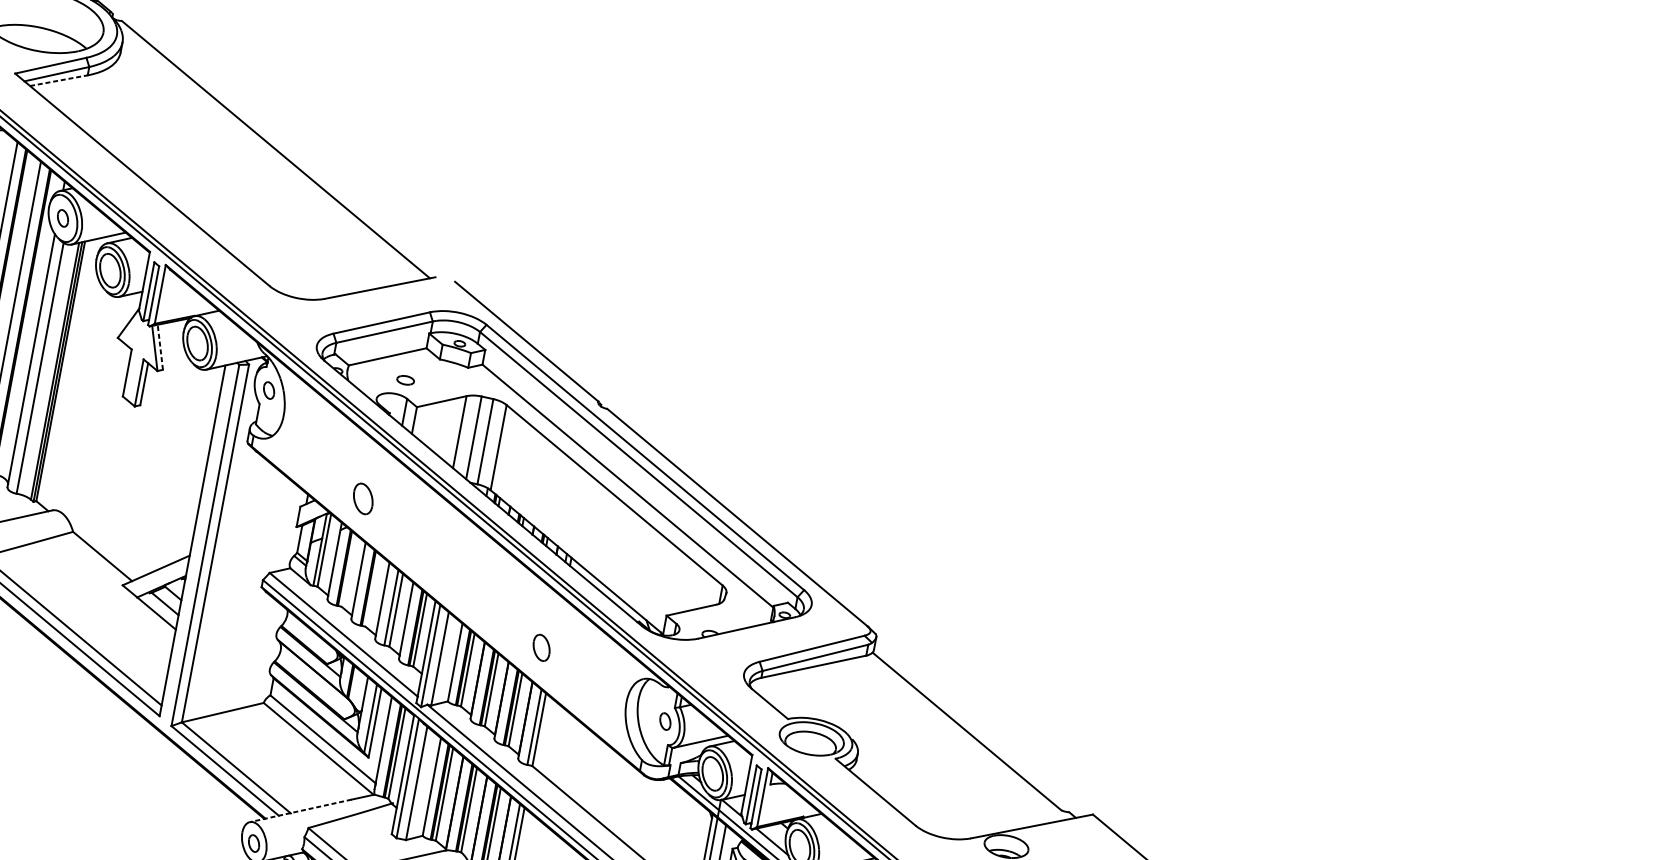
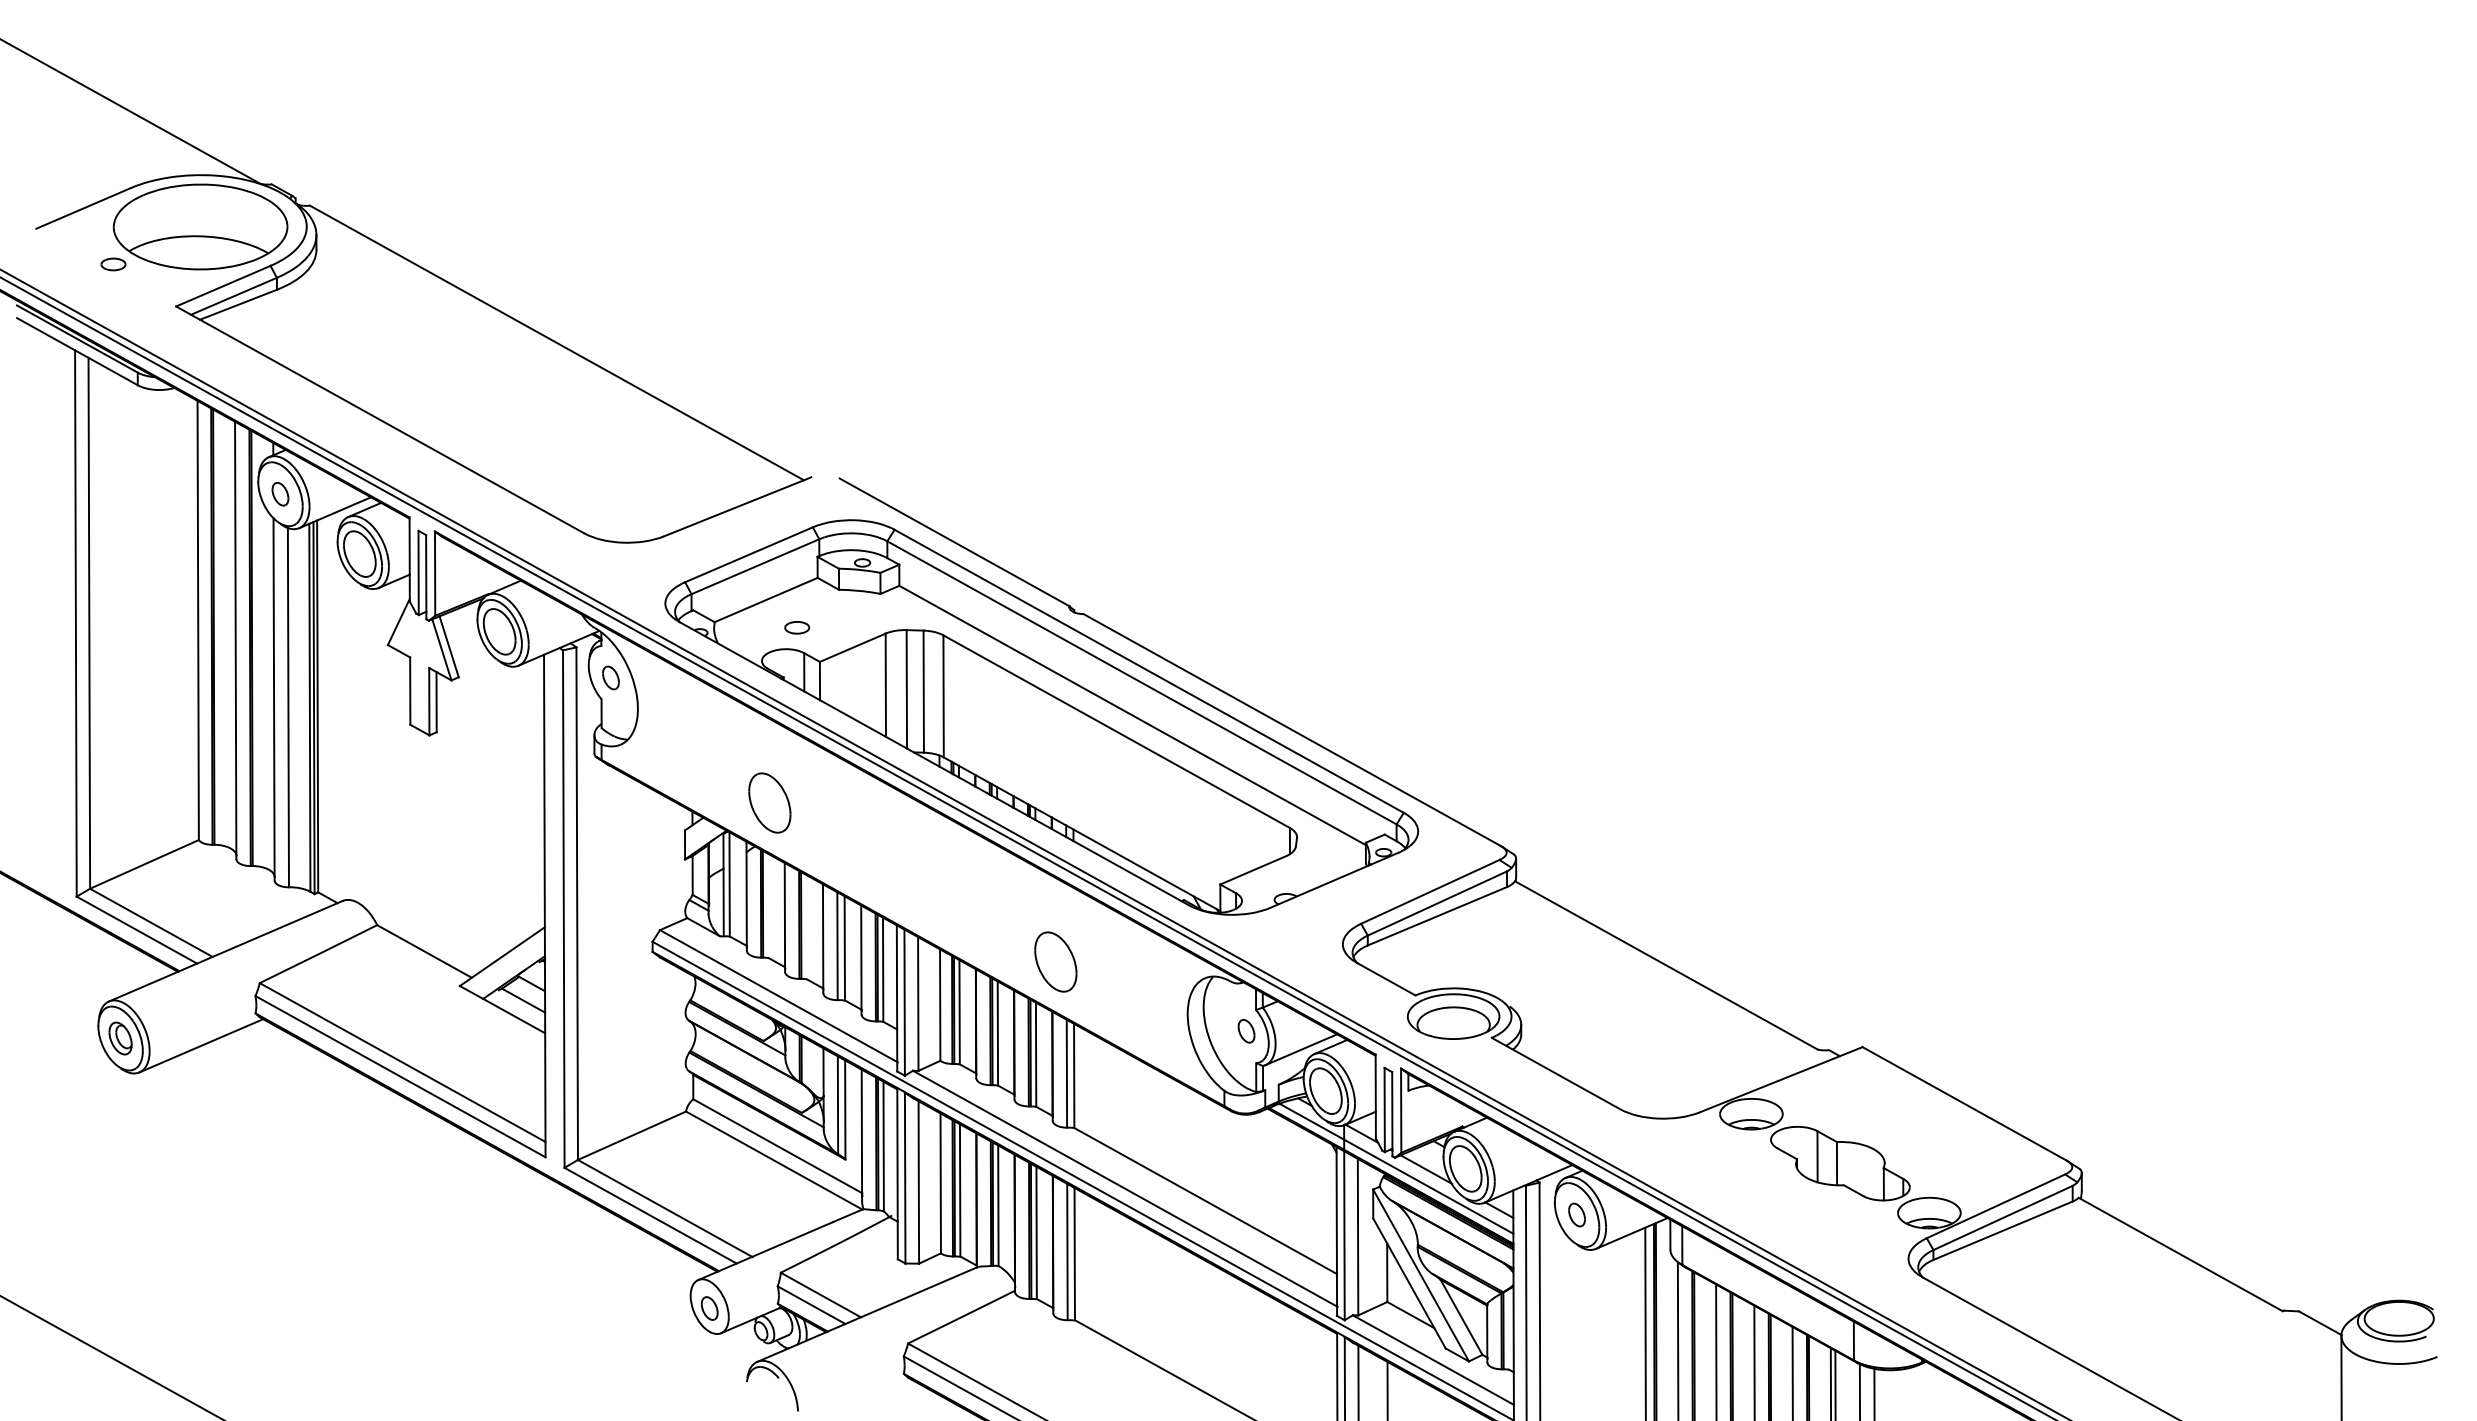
line: (58, 80) -> (238, 304), dashed -> solid
line: (160, 347) -> (449, 646), dashed -> solid
part: (363, 498) -> (769, 802), size x1.43
part: (541, 647) -> (1055, 961), size x1.67
line: (300, 811) -> (765, 1251), dashed -> solid

